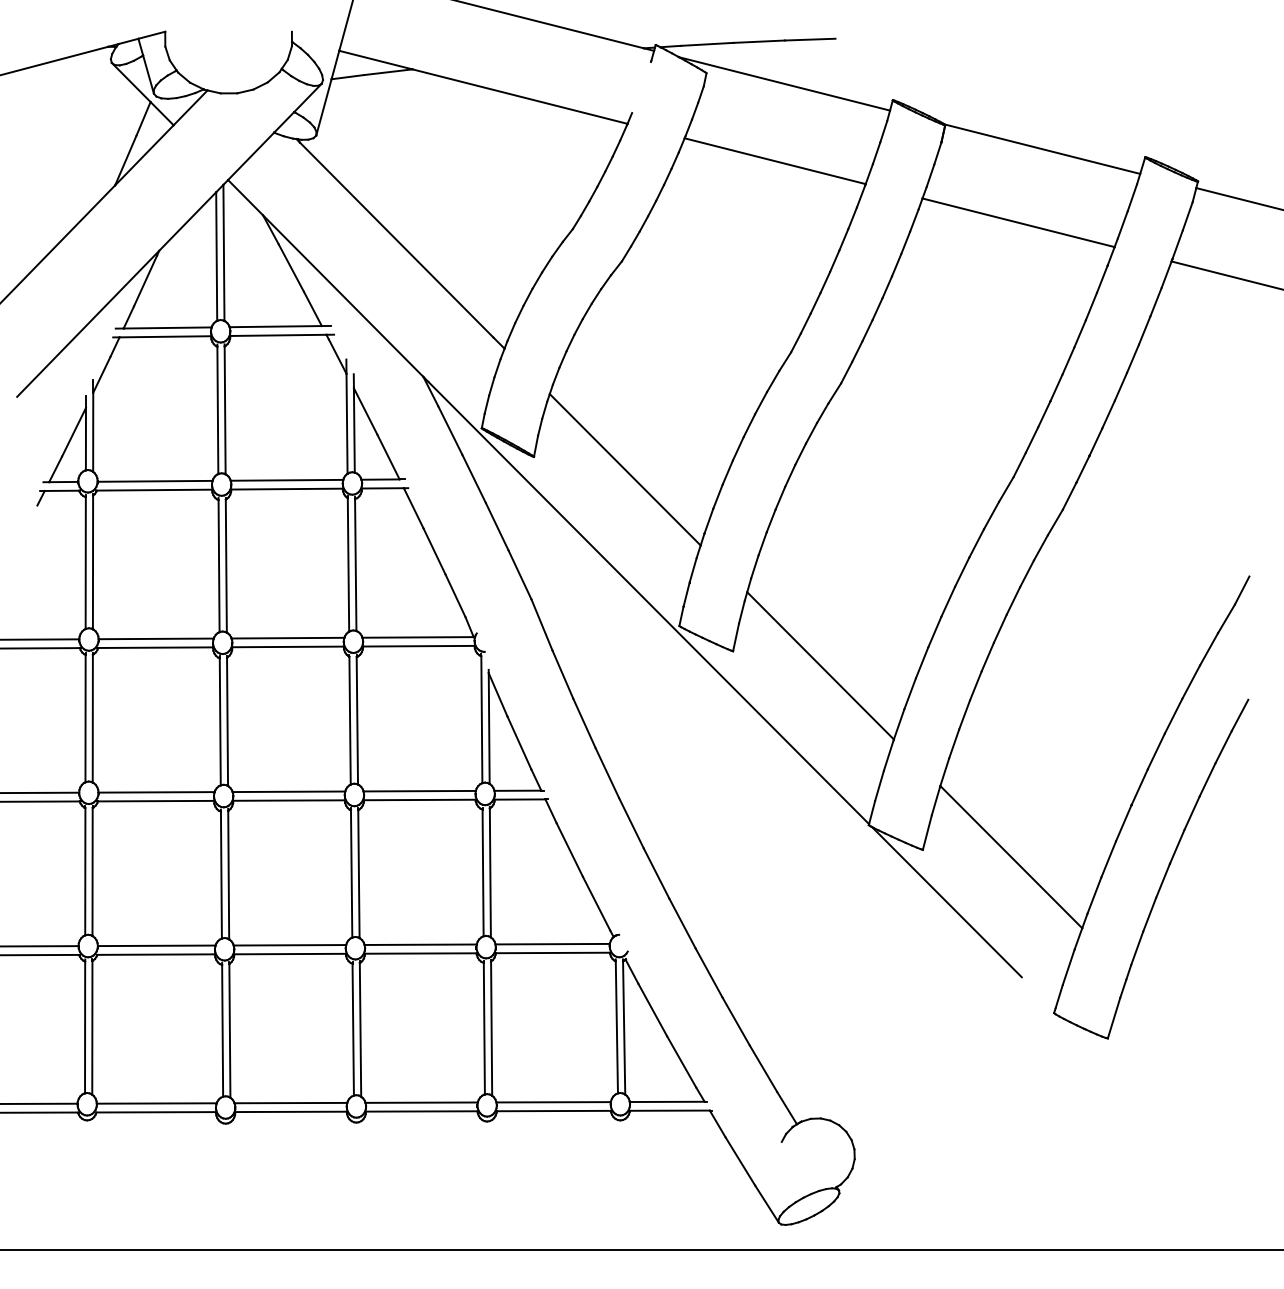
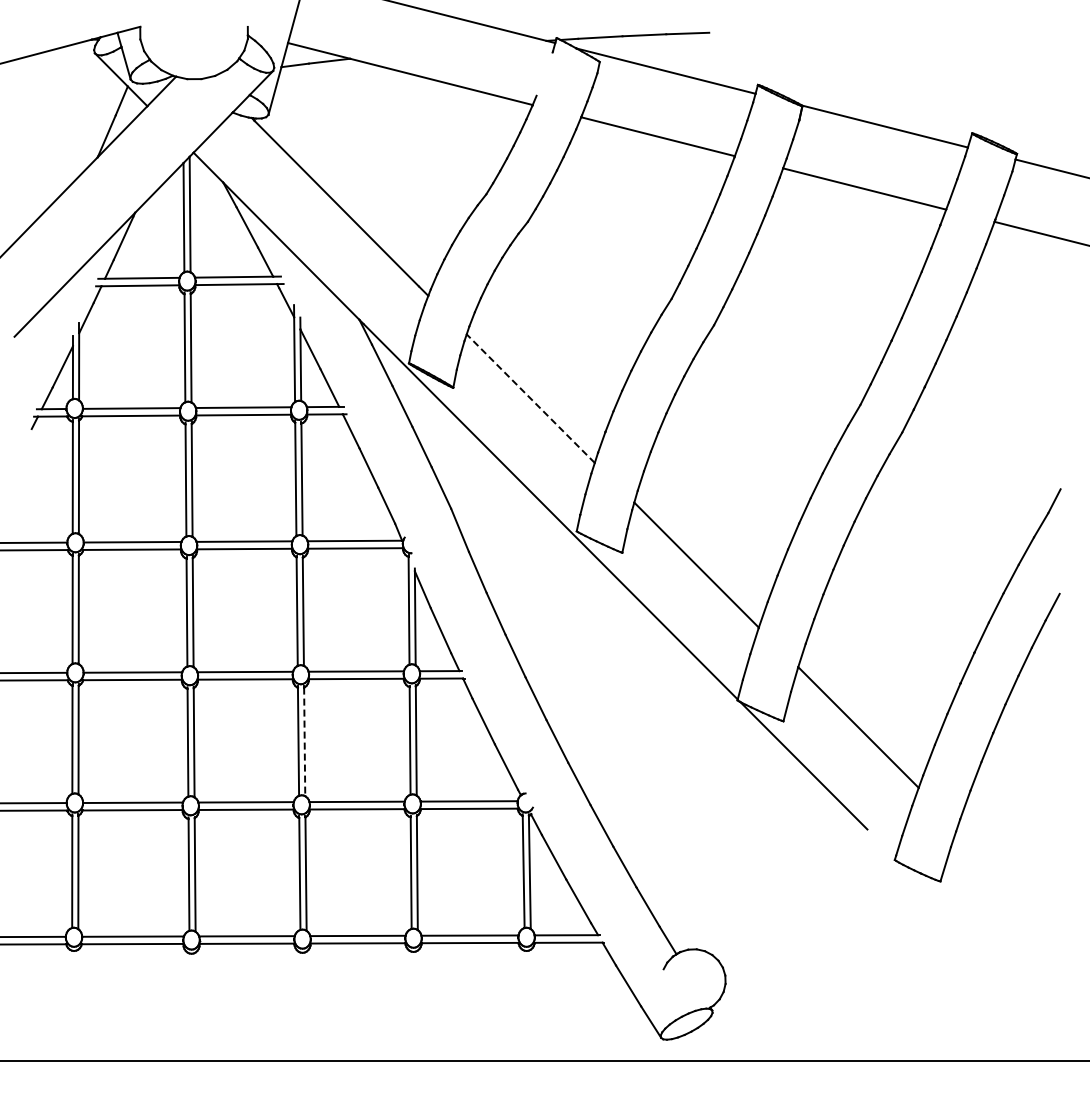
line: (624, 469) -> (530, 398), solid -> dashed
line: (358, 874) -> (304, 742), solid -> dashed

